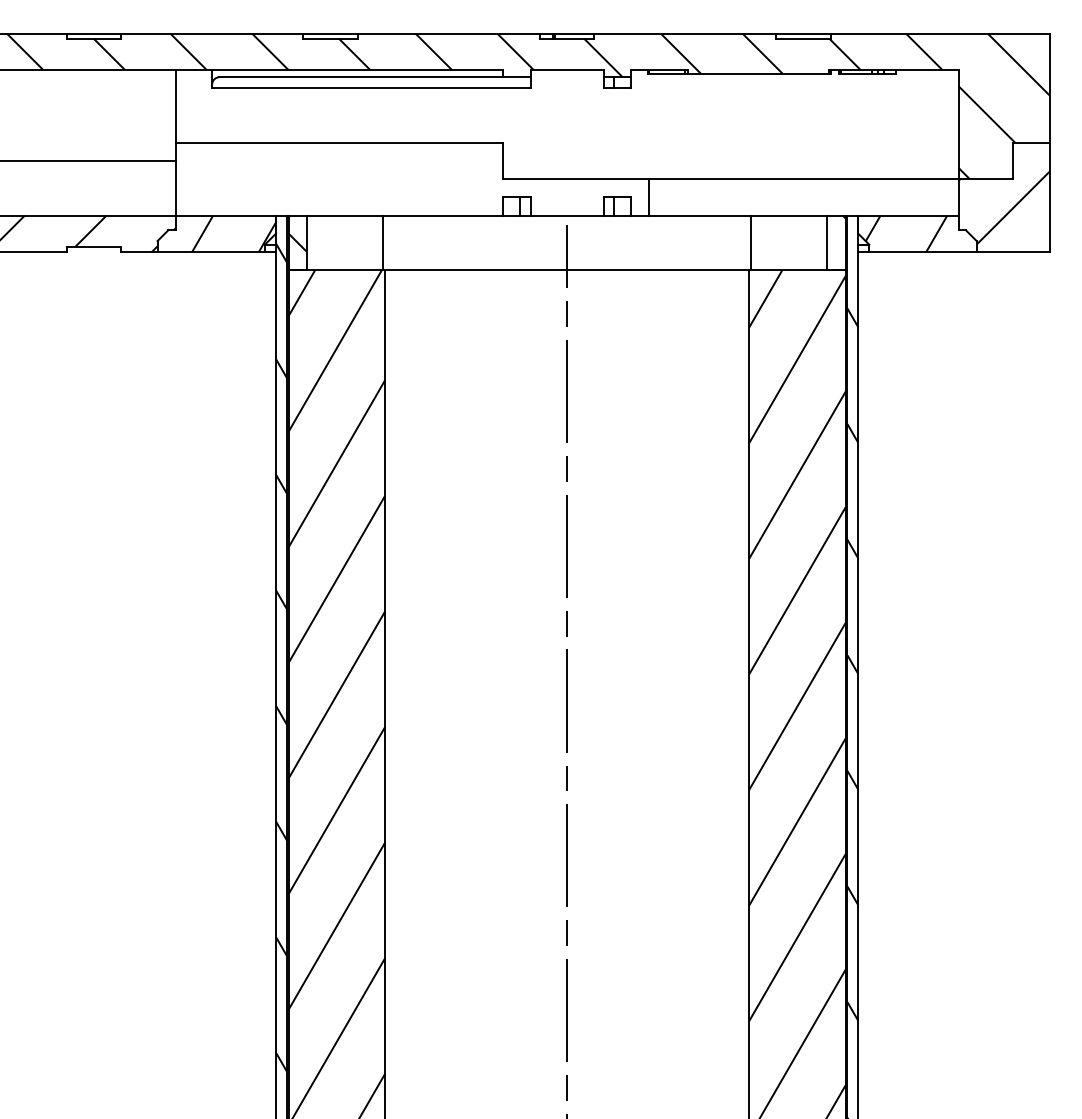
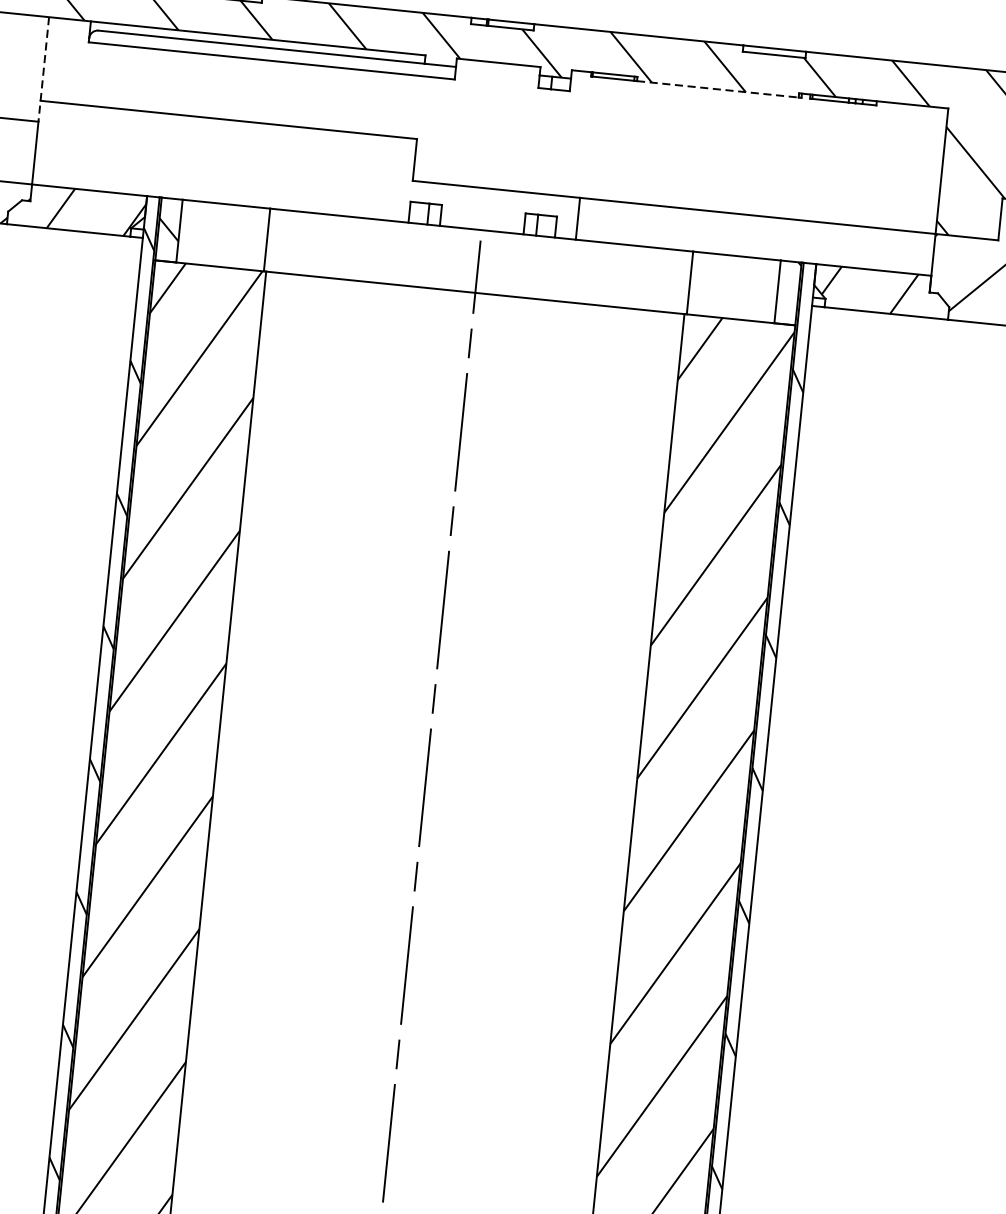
line: (758, 73) -> (718, 89), solid -> dashed
line: (175, 115) -> (43, 69), solid -> dashed

